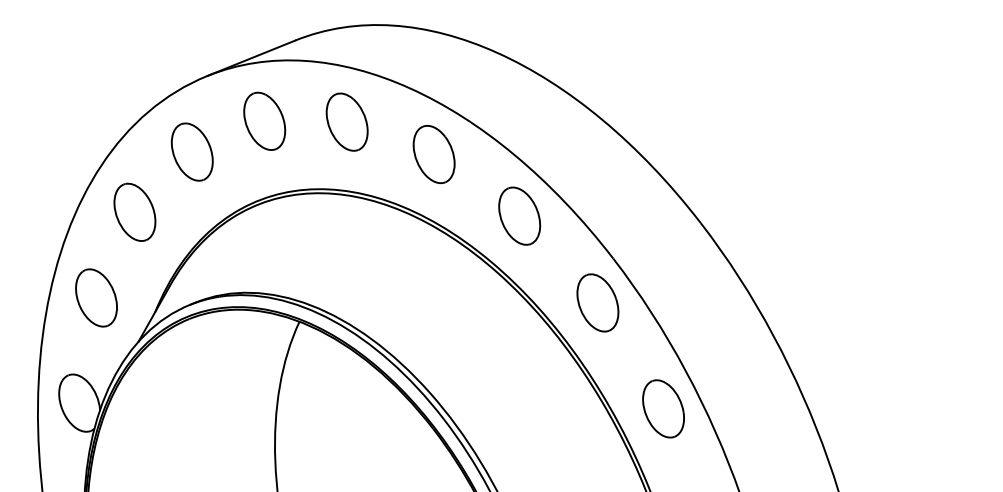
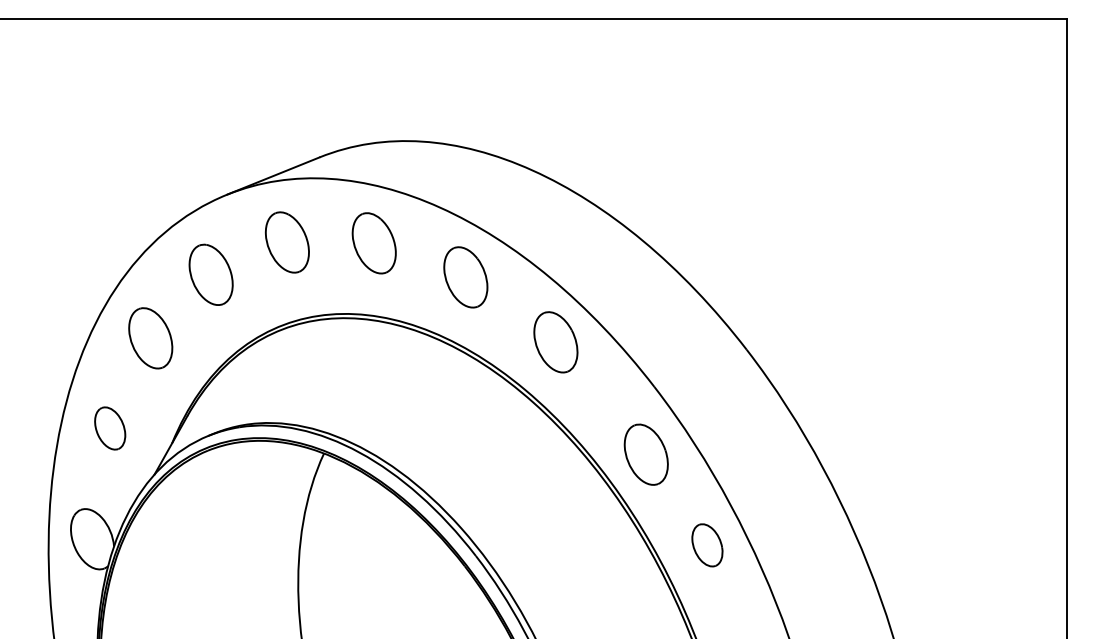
part: (95, 297) -> (109, 428), size x0.7
part: (597, 302) -> (645, 454), moved
part: (663, 409) -> (707, 545), size x0.7

